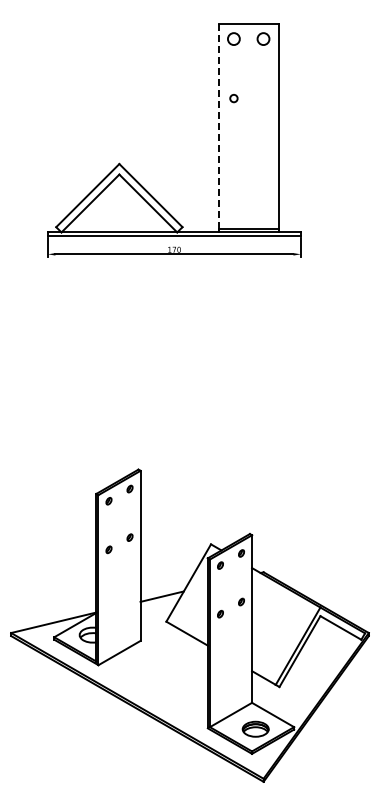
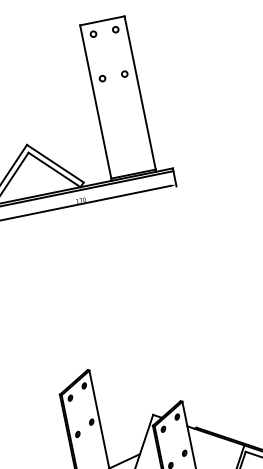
circle: (233, 38) -> (93, 33), size x0.62
circle: (263, 38) -> (115, 29), size x0.62
circle: (263, 98) -> (124, 74), added
line: (219, 126) -> (96, 101), dashed -> solid

